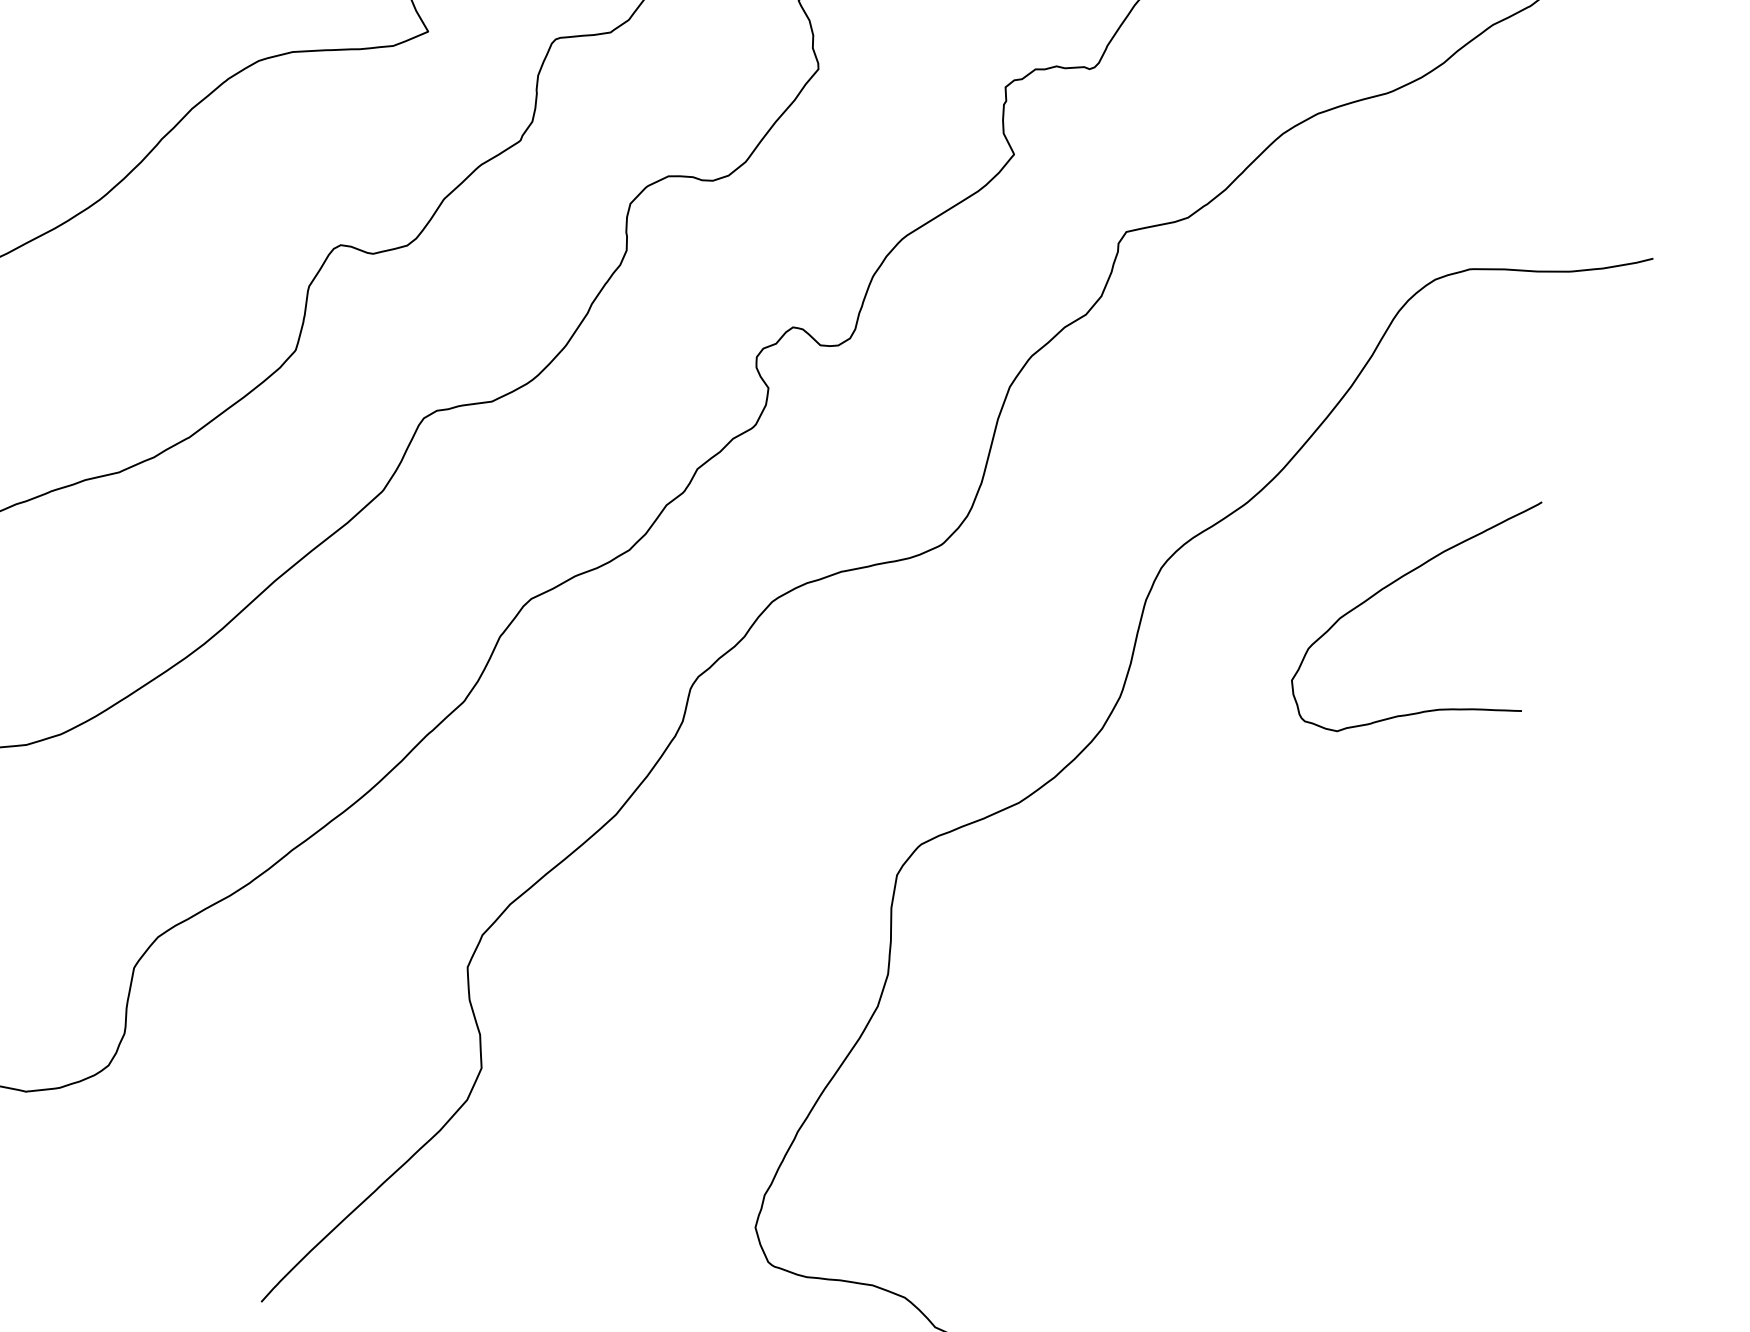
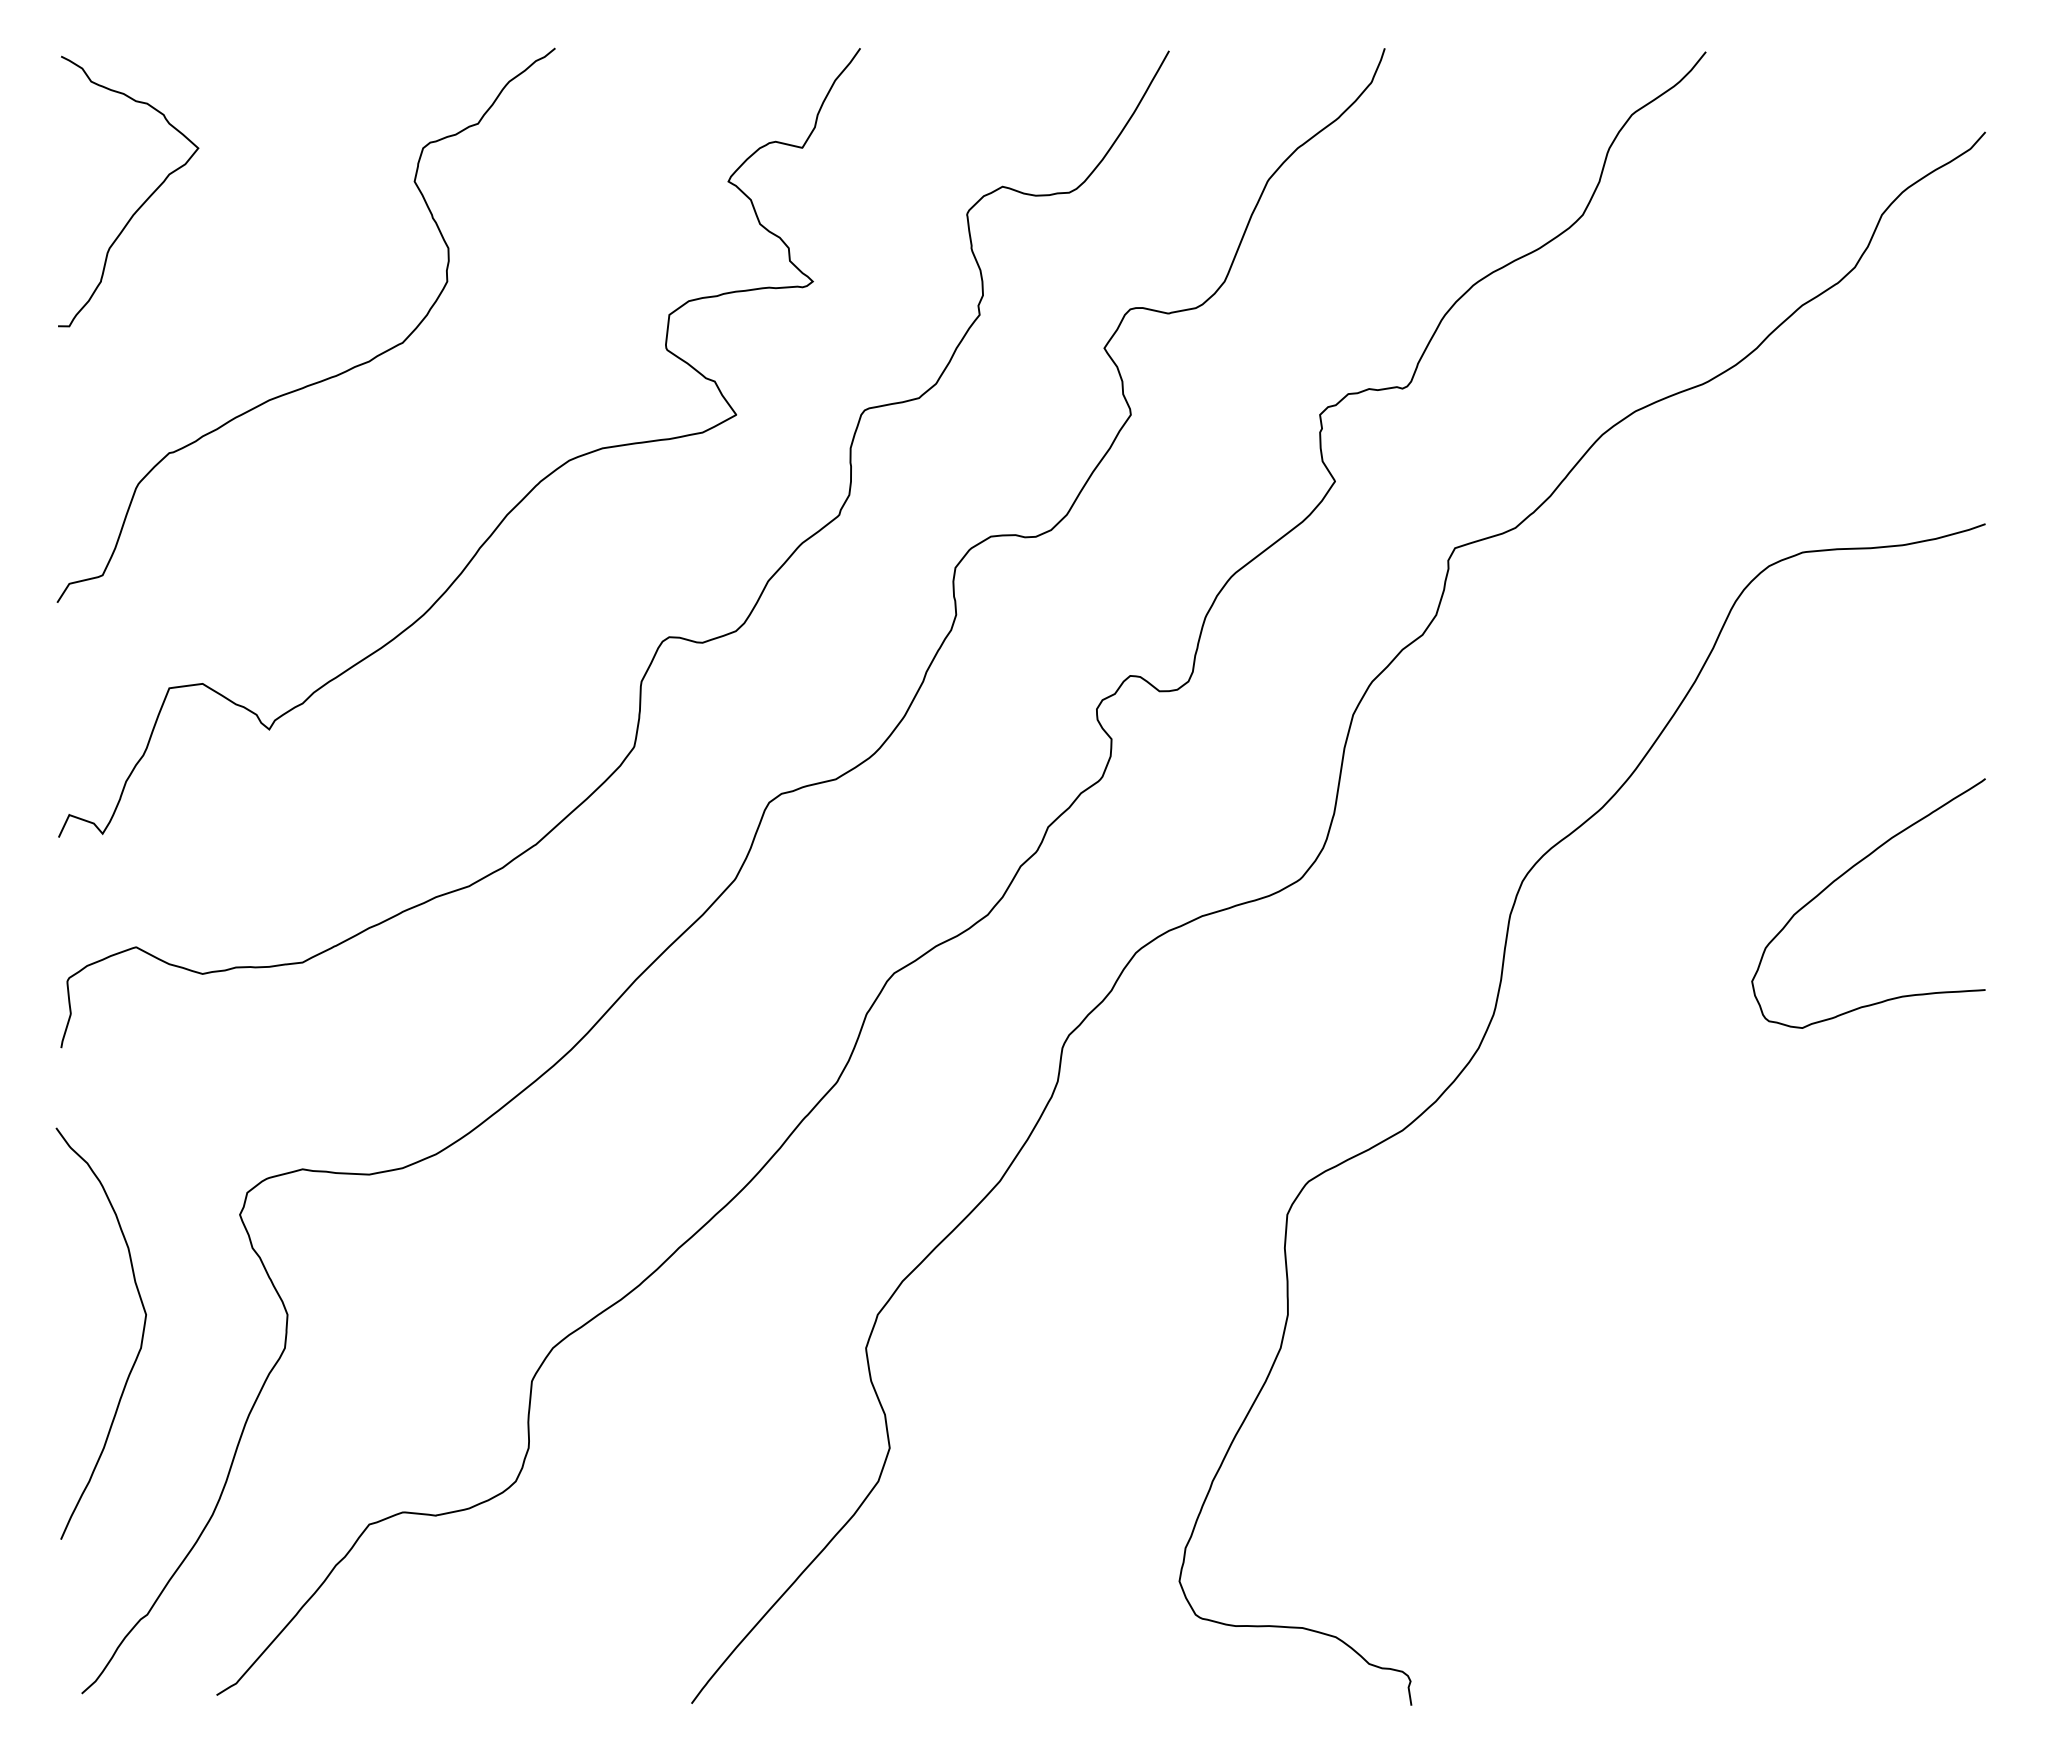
curve: (1396, 581) -> (1847, 872), moved

